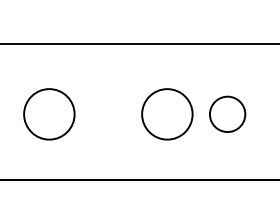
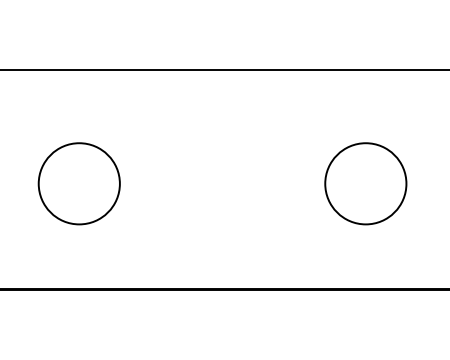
circle: (167, 114) -> (269, 184), removed
circle: (227, 114) -> (365, 184), size x1.43

